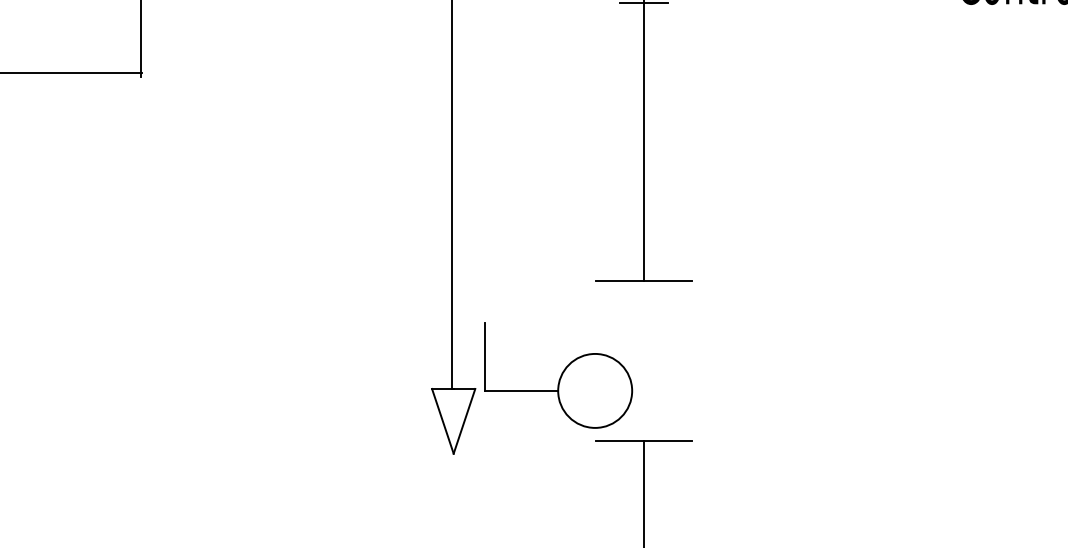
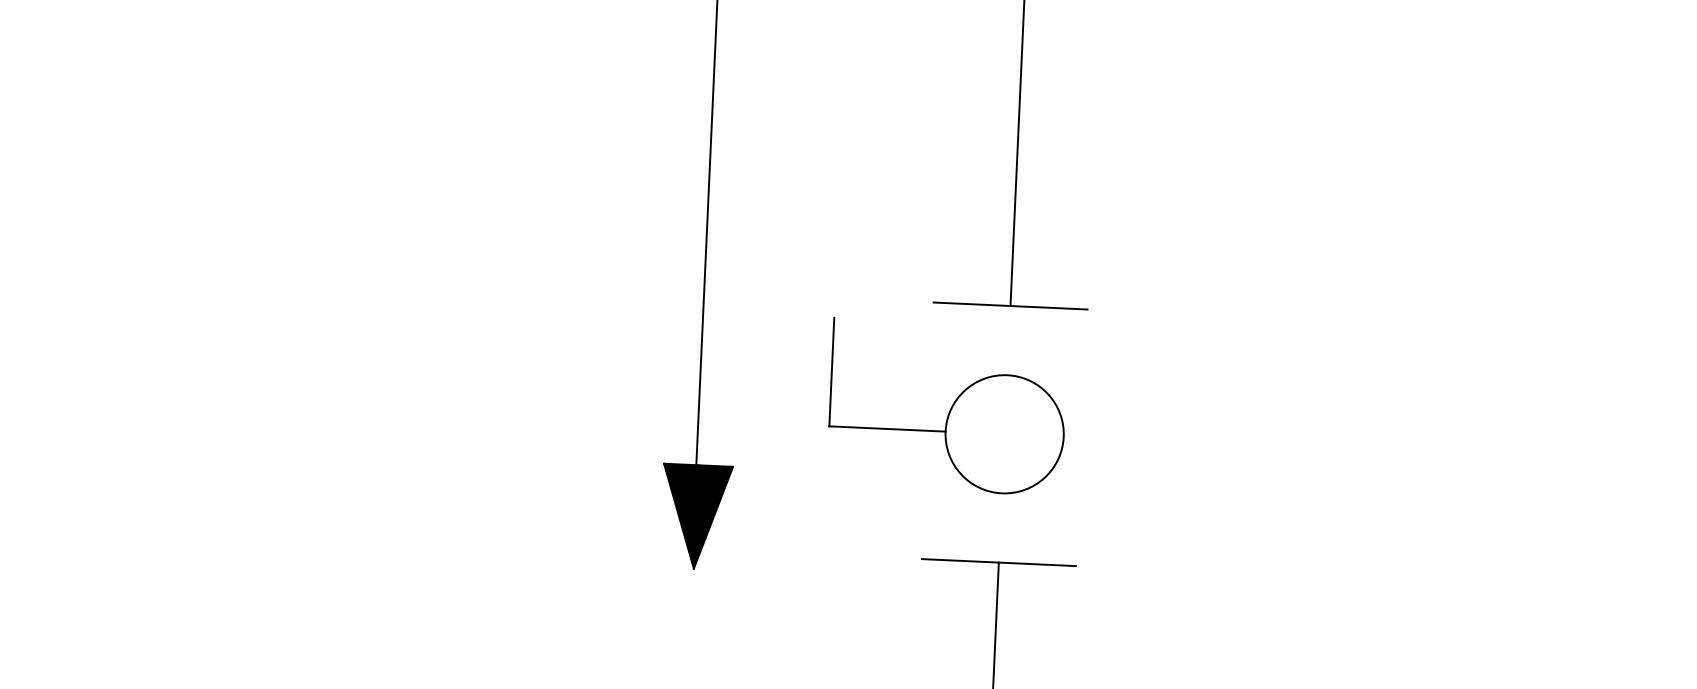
part: (558, 375) -> (947, 407), moved
fill: (453, 420) -> (695, 515), added

